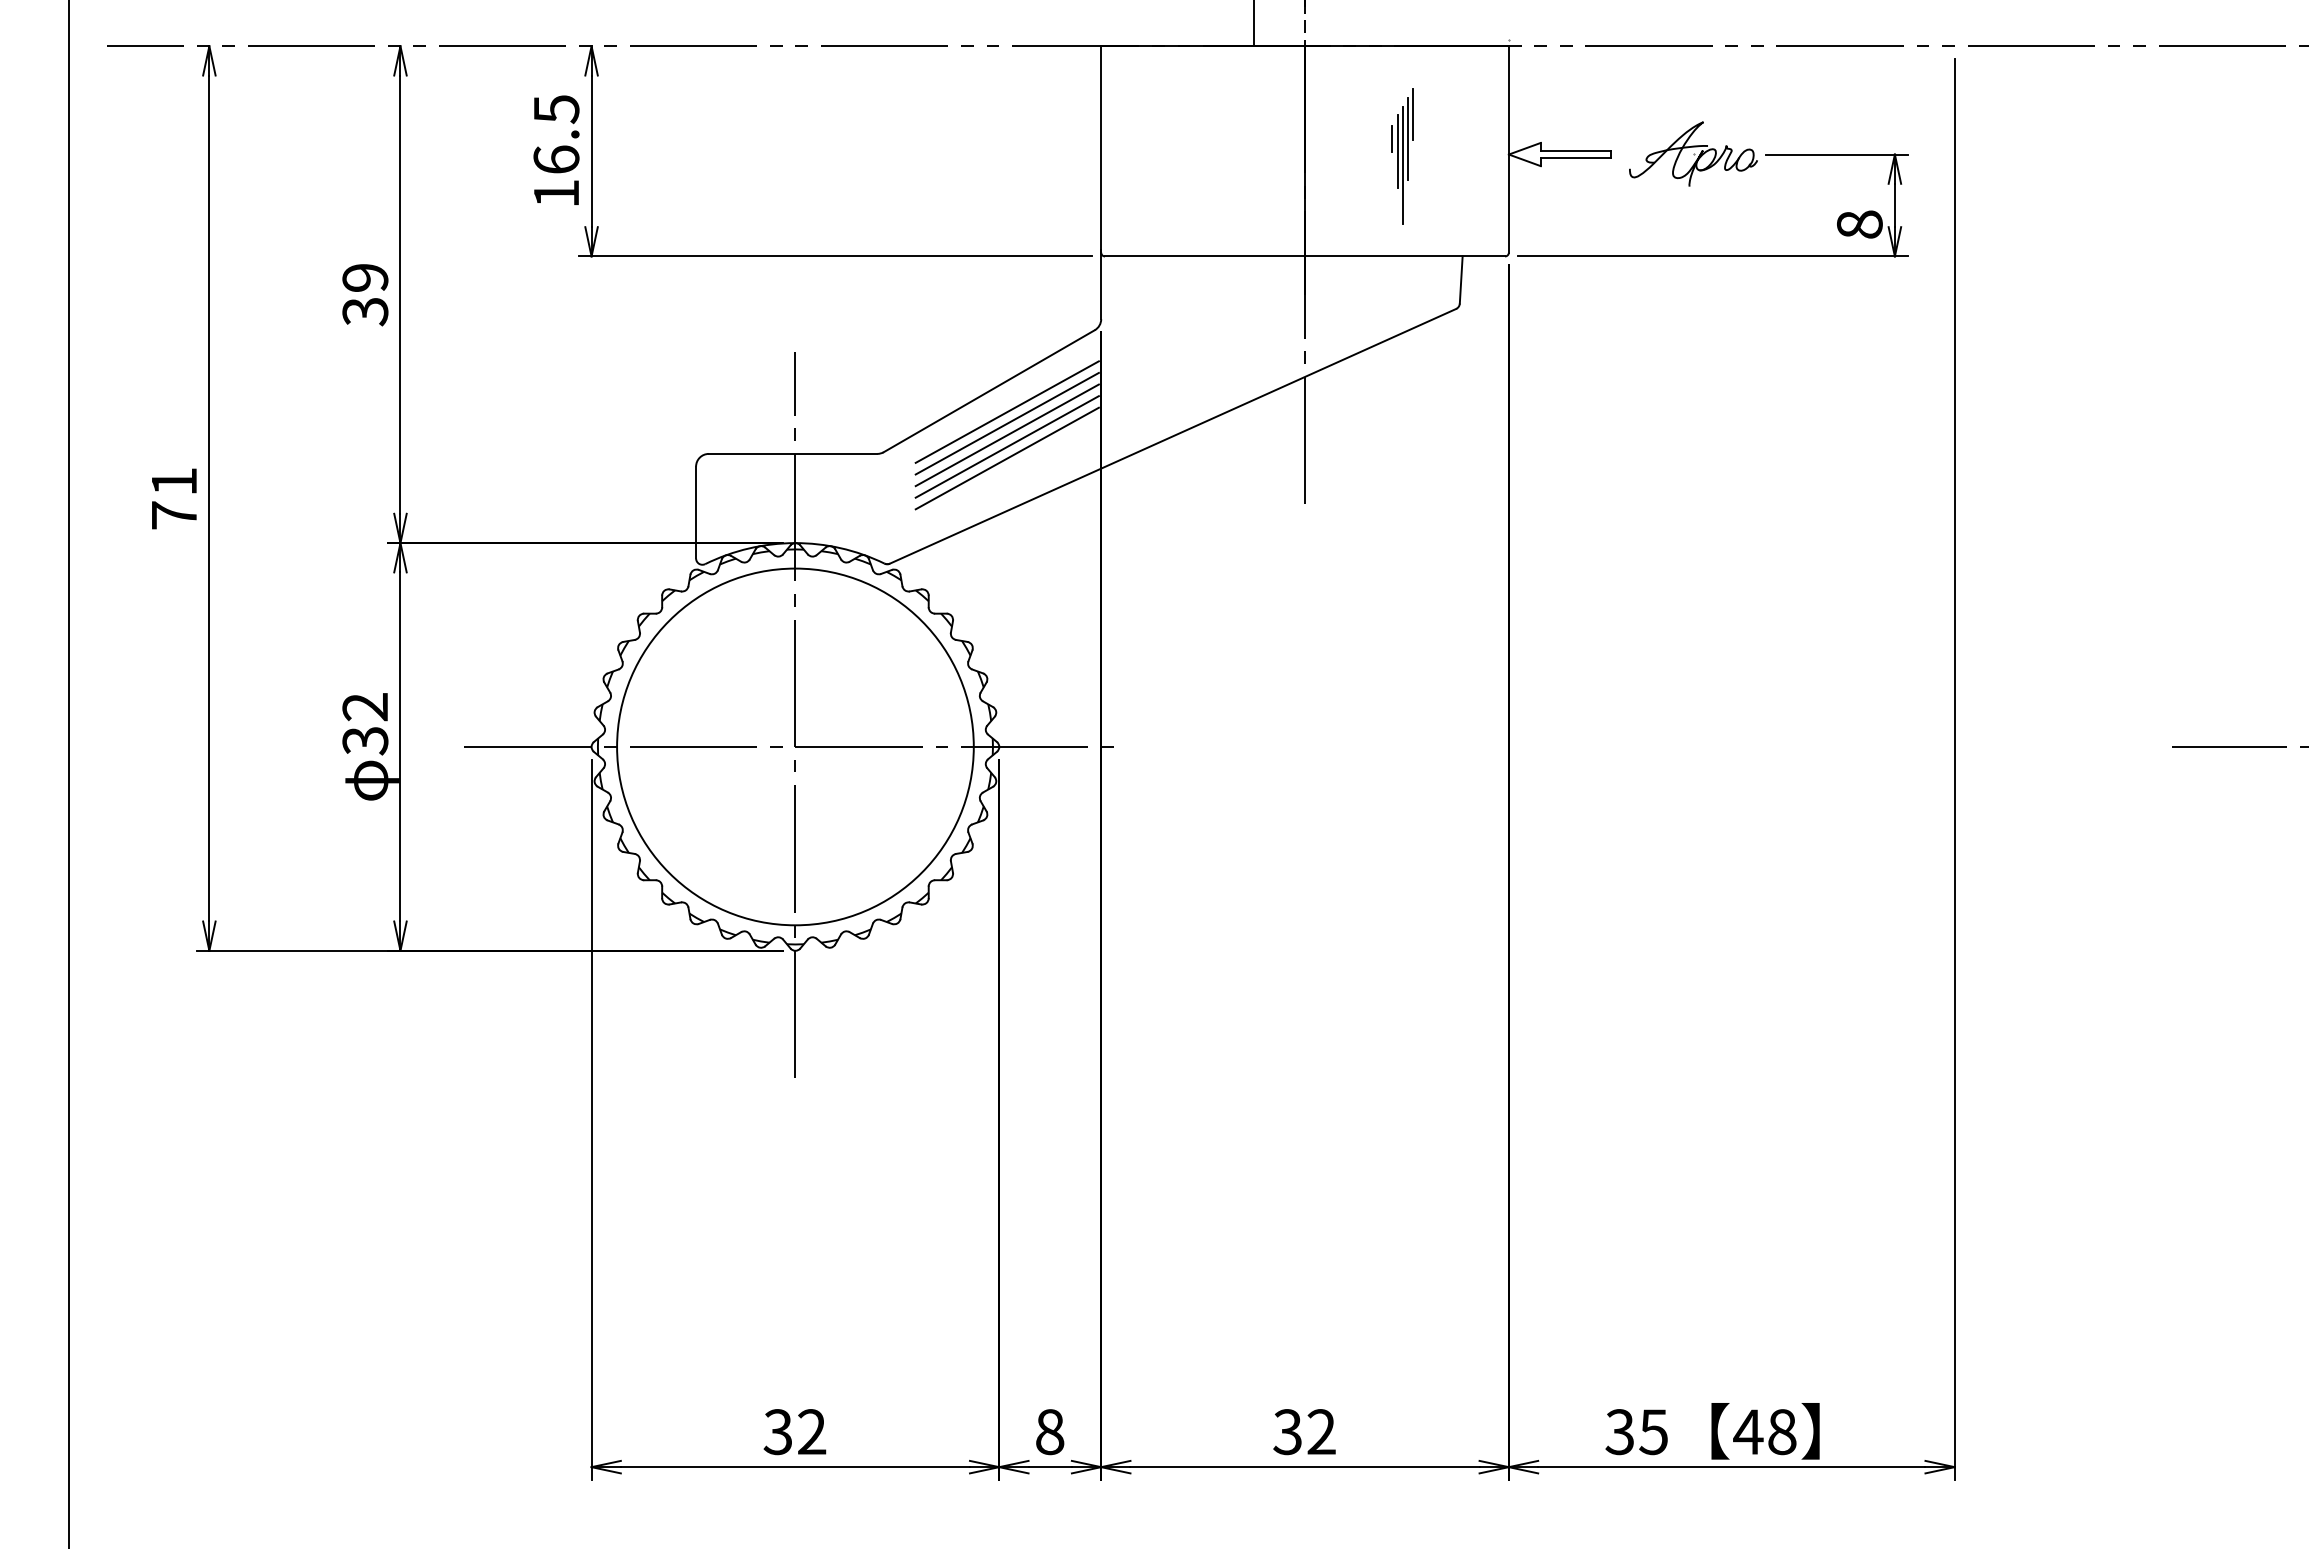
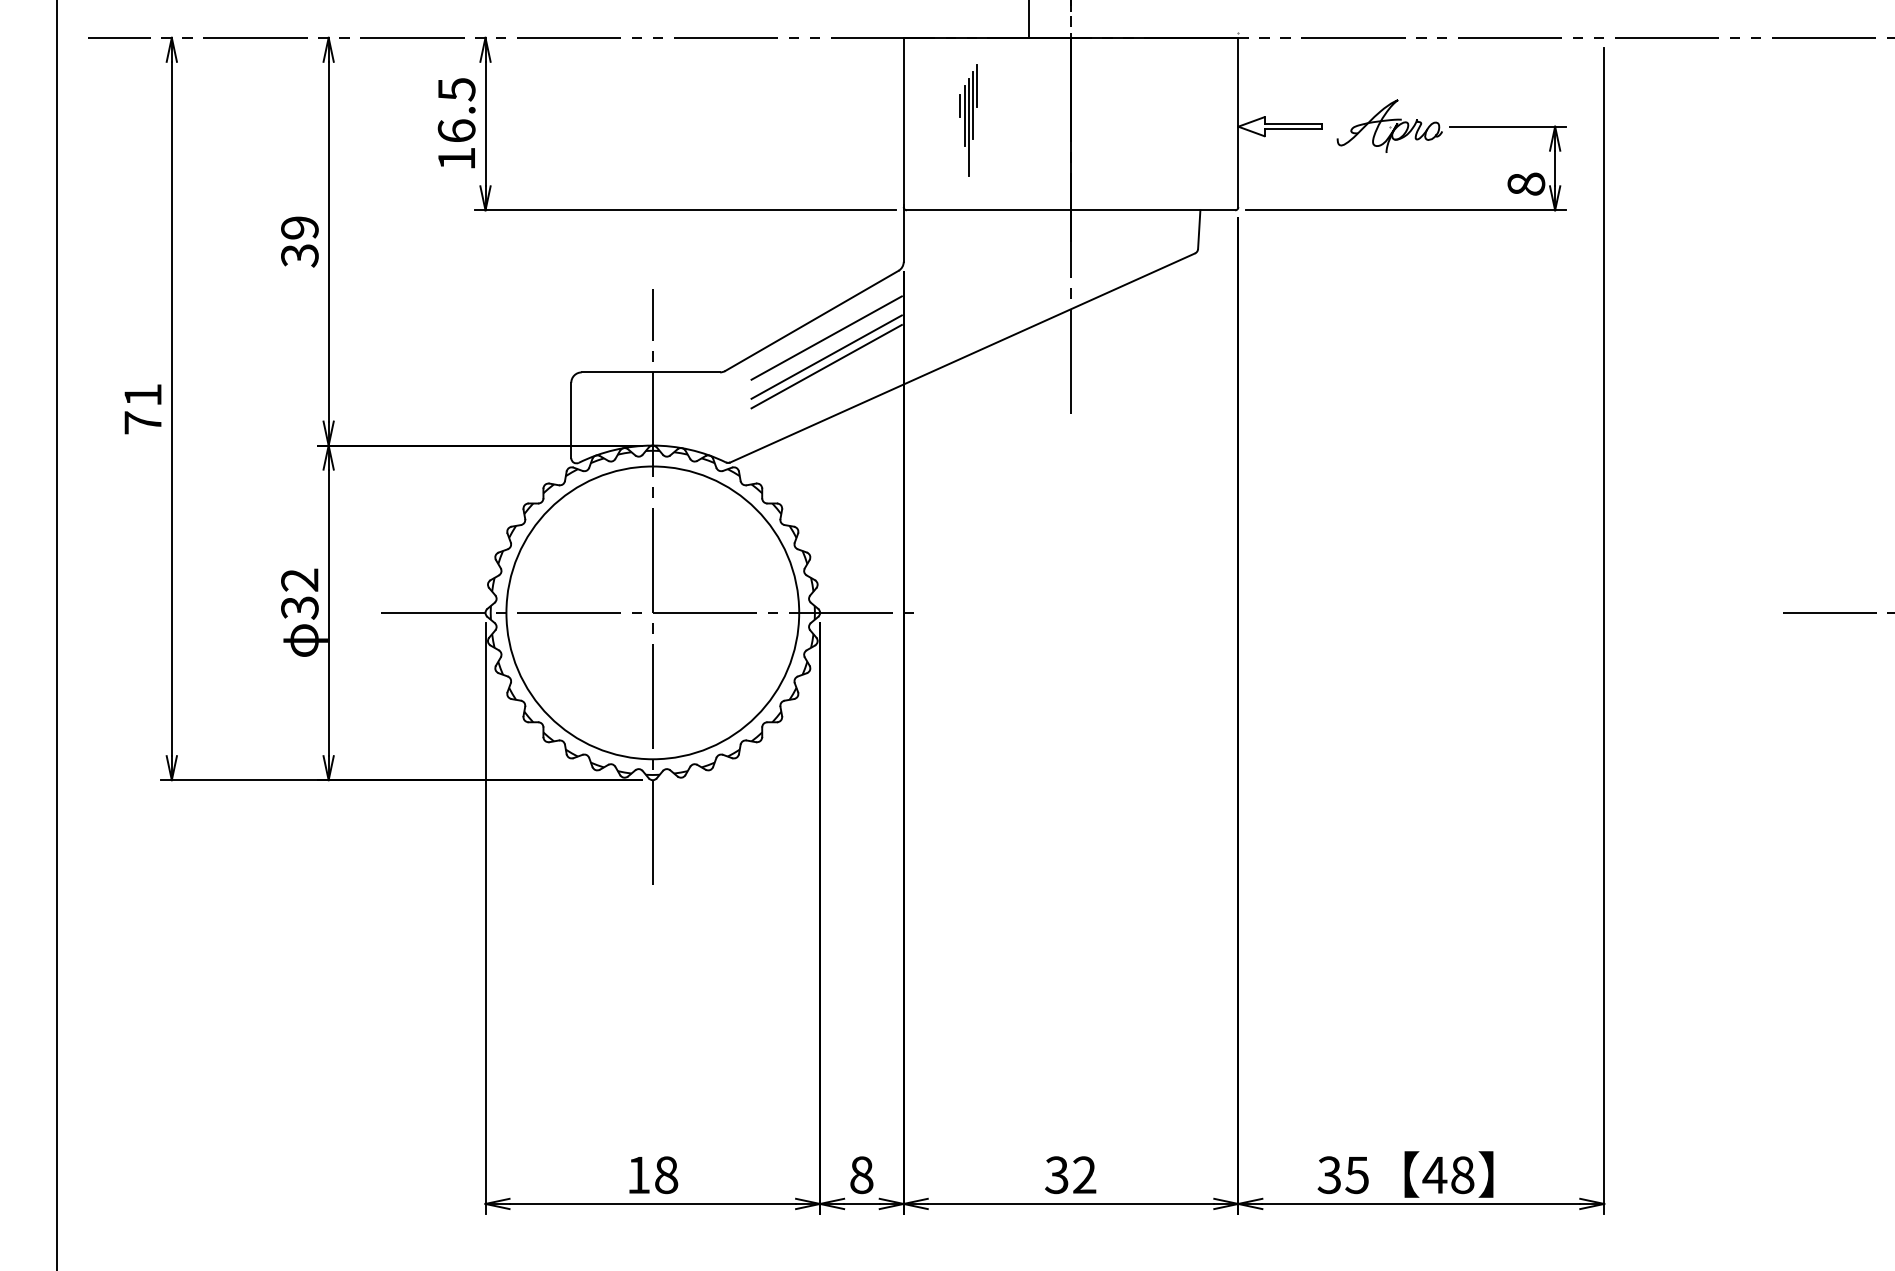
part: (1402, 156) -> (968, 120), moved
line: (1006, 423) -> (826, 347), removed
line: (1006, 458) -> (826, 376), removed
text: (794, 1432) -> (652, 1175), 32 -> 18

